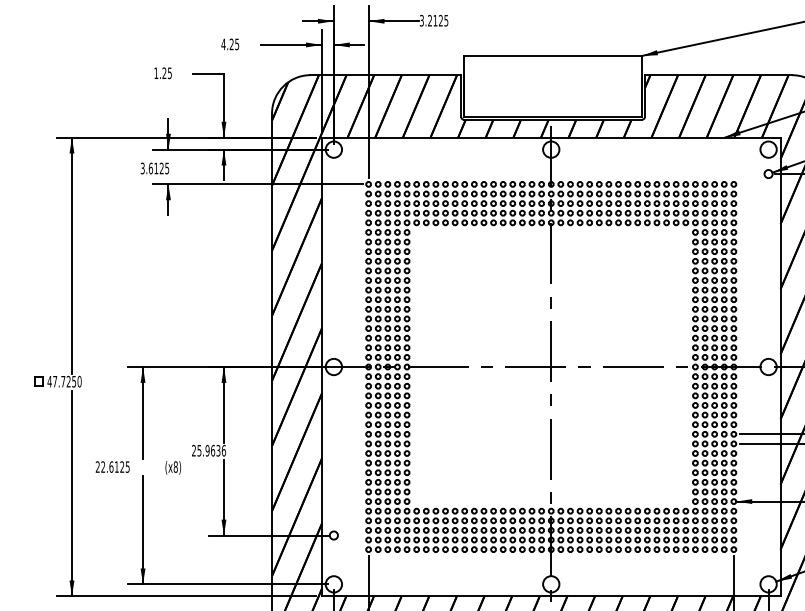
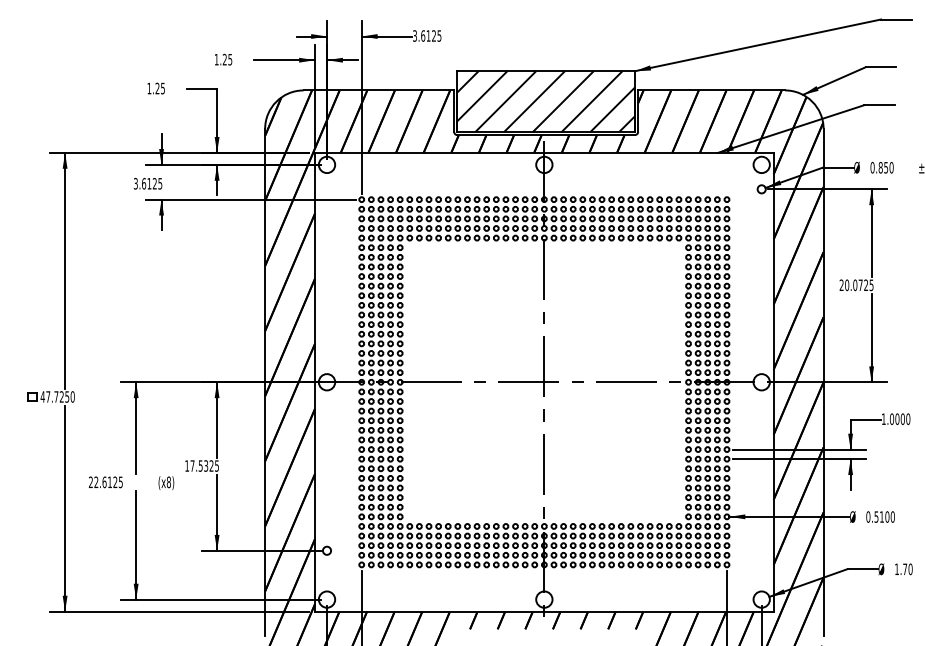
text: (430, 20) -> (423, 35), 3.2125 -> 3.6125
text: (223, 44) -> (216, 59), 4.25 -> 1.25
hatch: (553, 86) -> (546, 101), added
text: (209, 450) -> (202, 465), 25.9636 -> 17.5325

